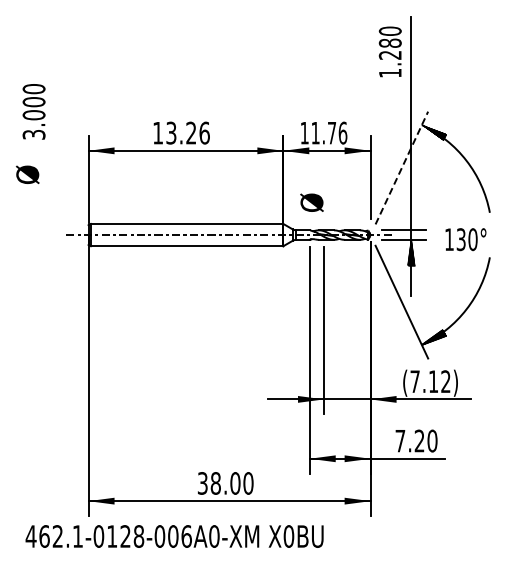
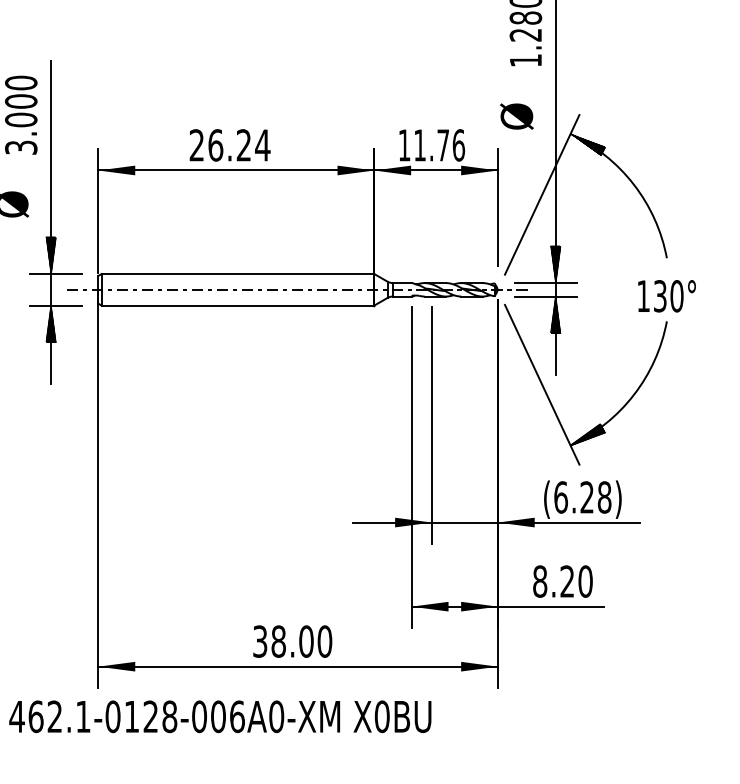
text: (181, 132) -> (230, 144), 13.26 -> 26.24
line: (402, 167) -> (543, 194), dashed -> solid
part: (58, 187) -> (55, 222), added
text: (311, 202) -> (516, 116), moved
hatch: (411, 217) -> (555, 264), added
text: (465, 239) -> (666, 296), moved
text: (430, 381) -> (582, 497), (7.12) -> (6.28)
text: (400, 440) -> (540, 580), 7.20 -> 8.20

